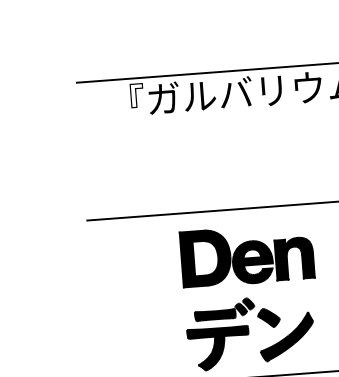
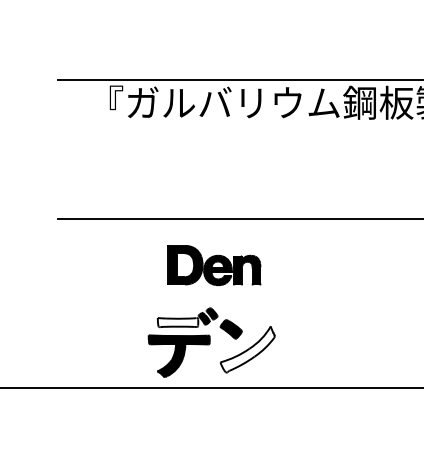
part: (247, 255) -> (214, 265), size x0.7
fill: (214, 315) -> (177, 322), removed
fill: (286, 336) -> (247, 349), removed

